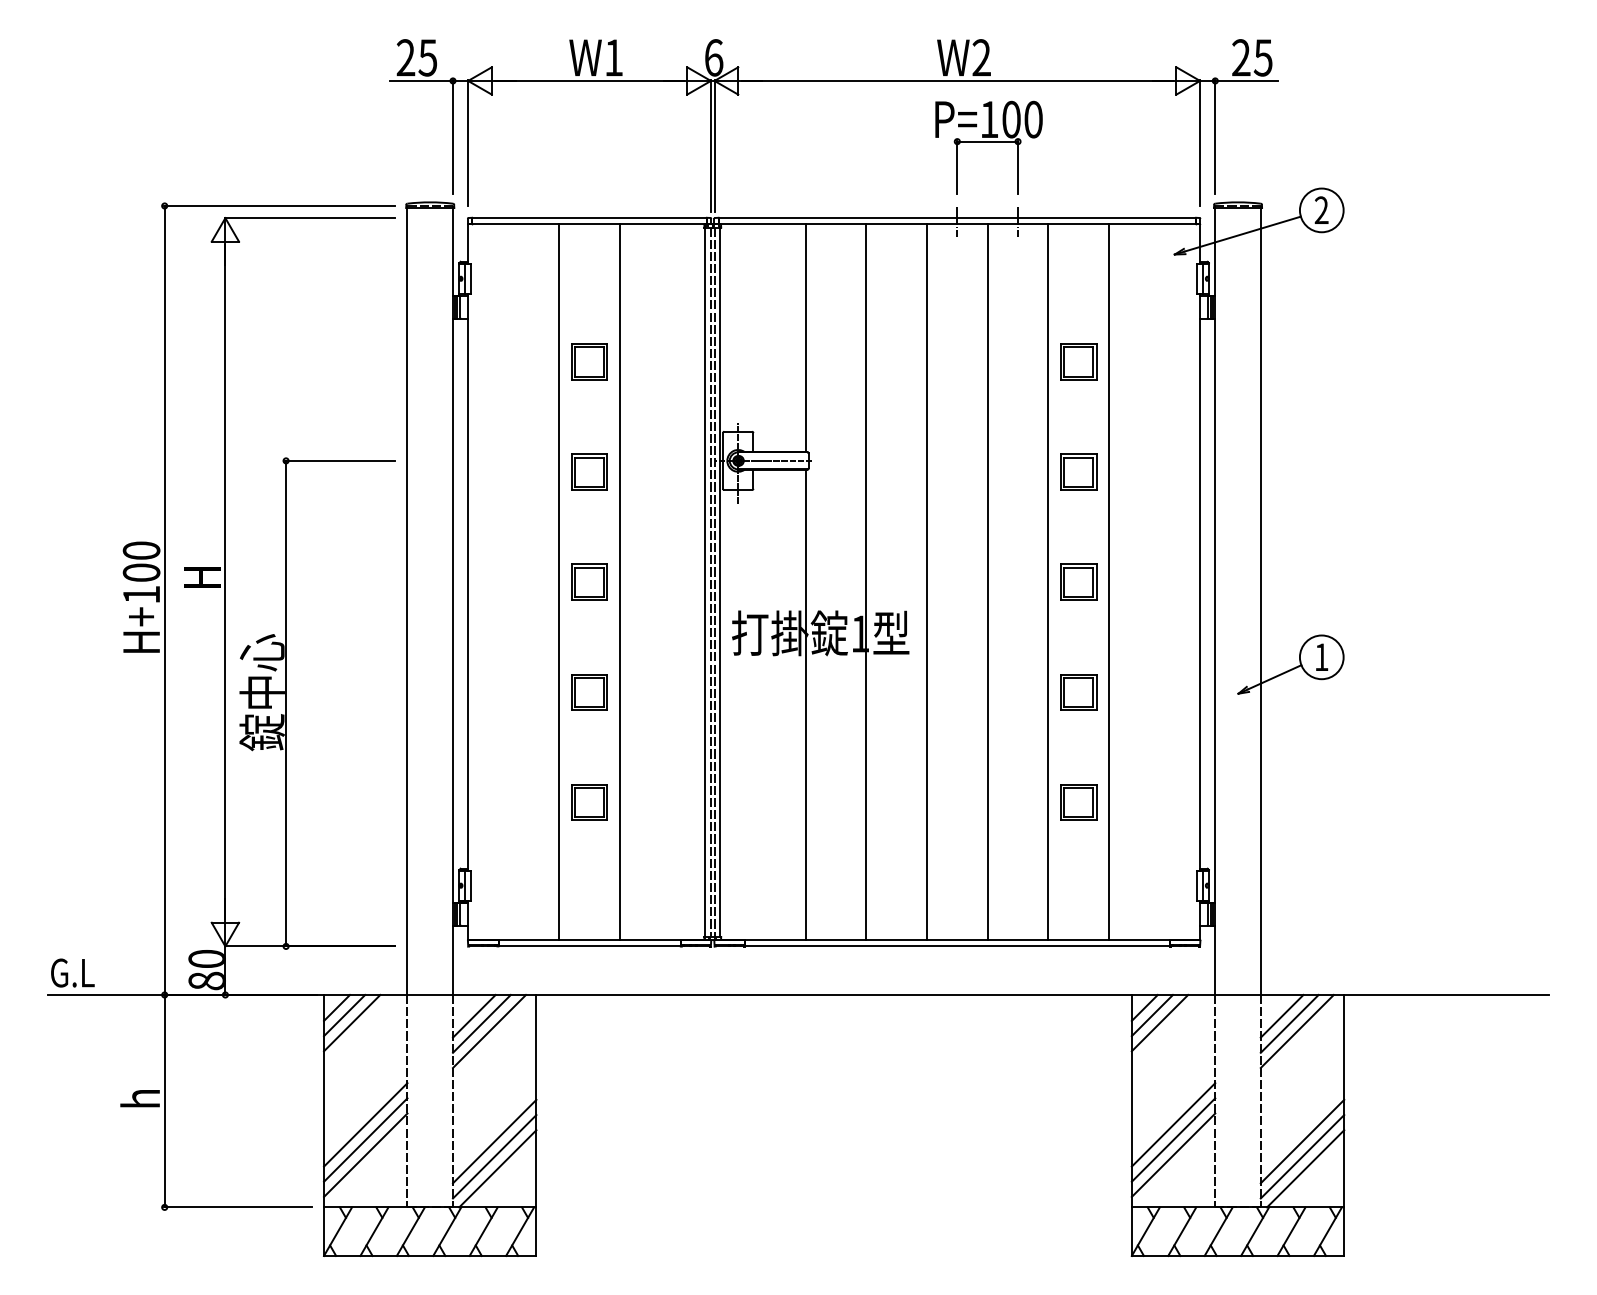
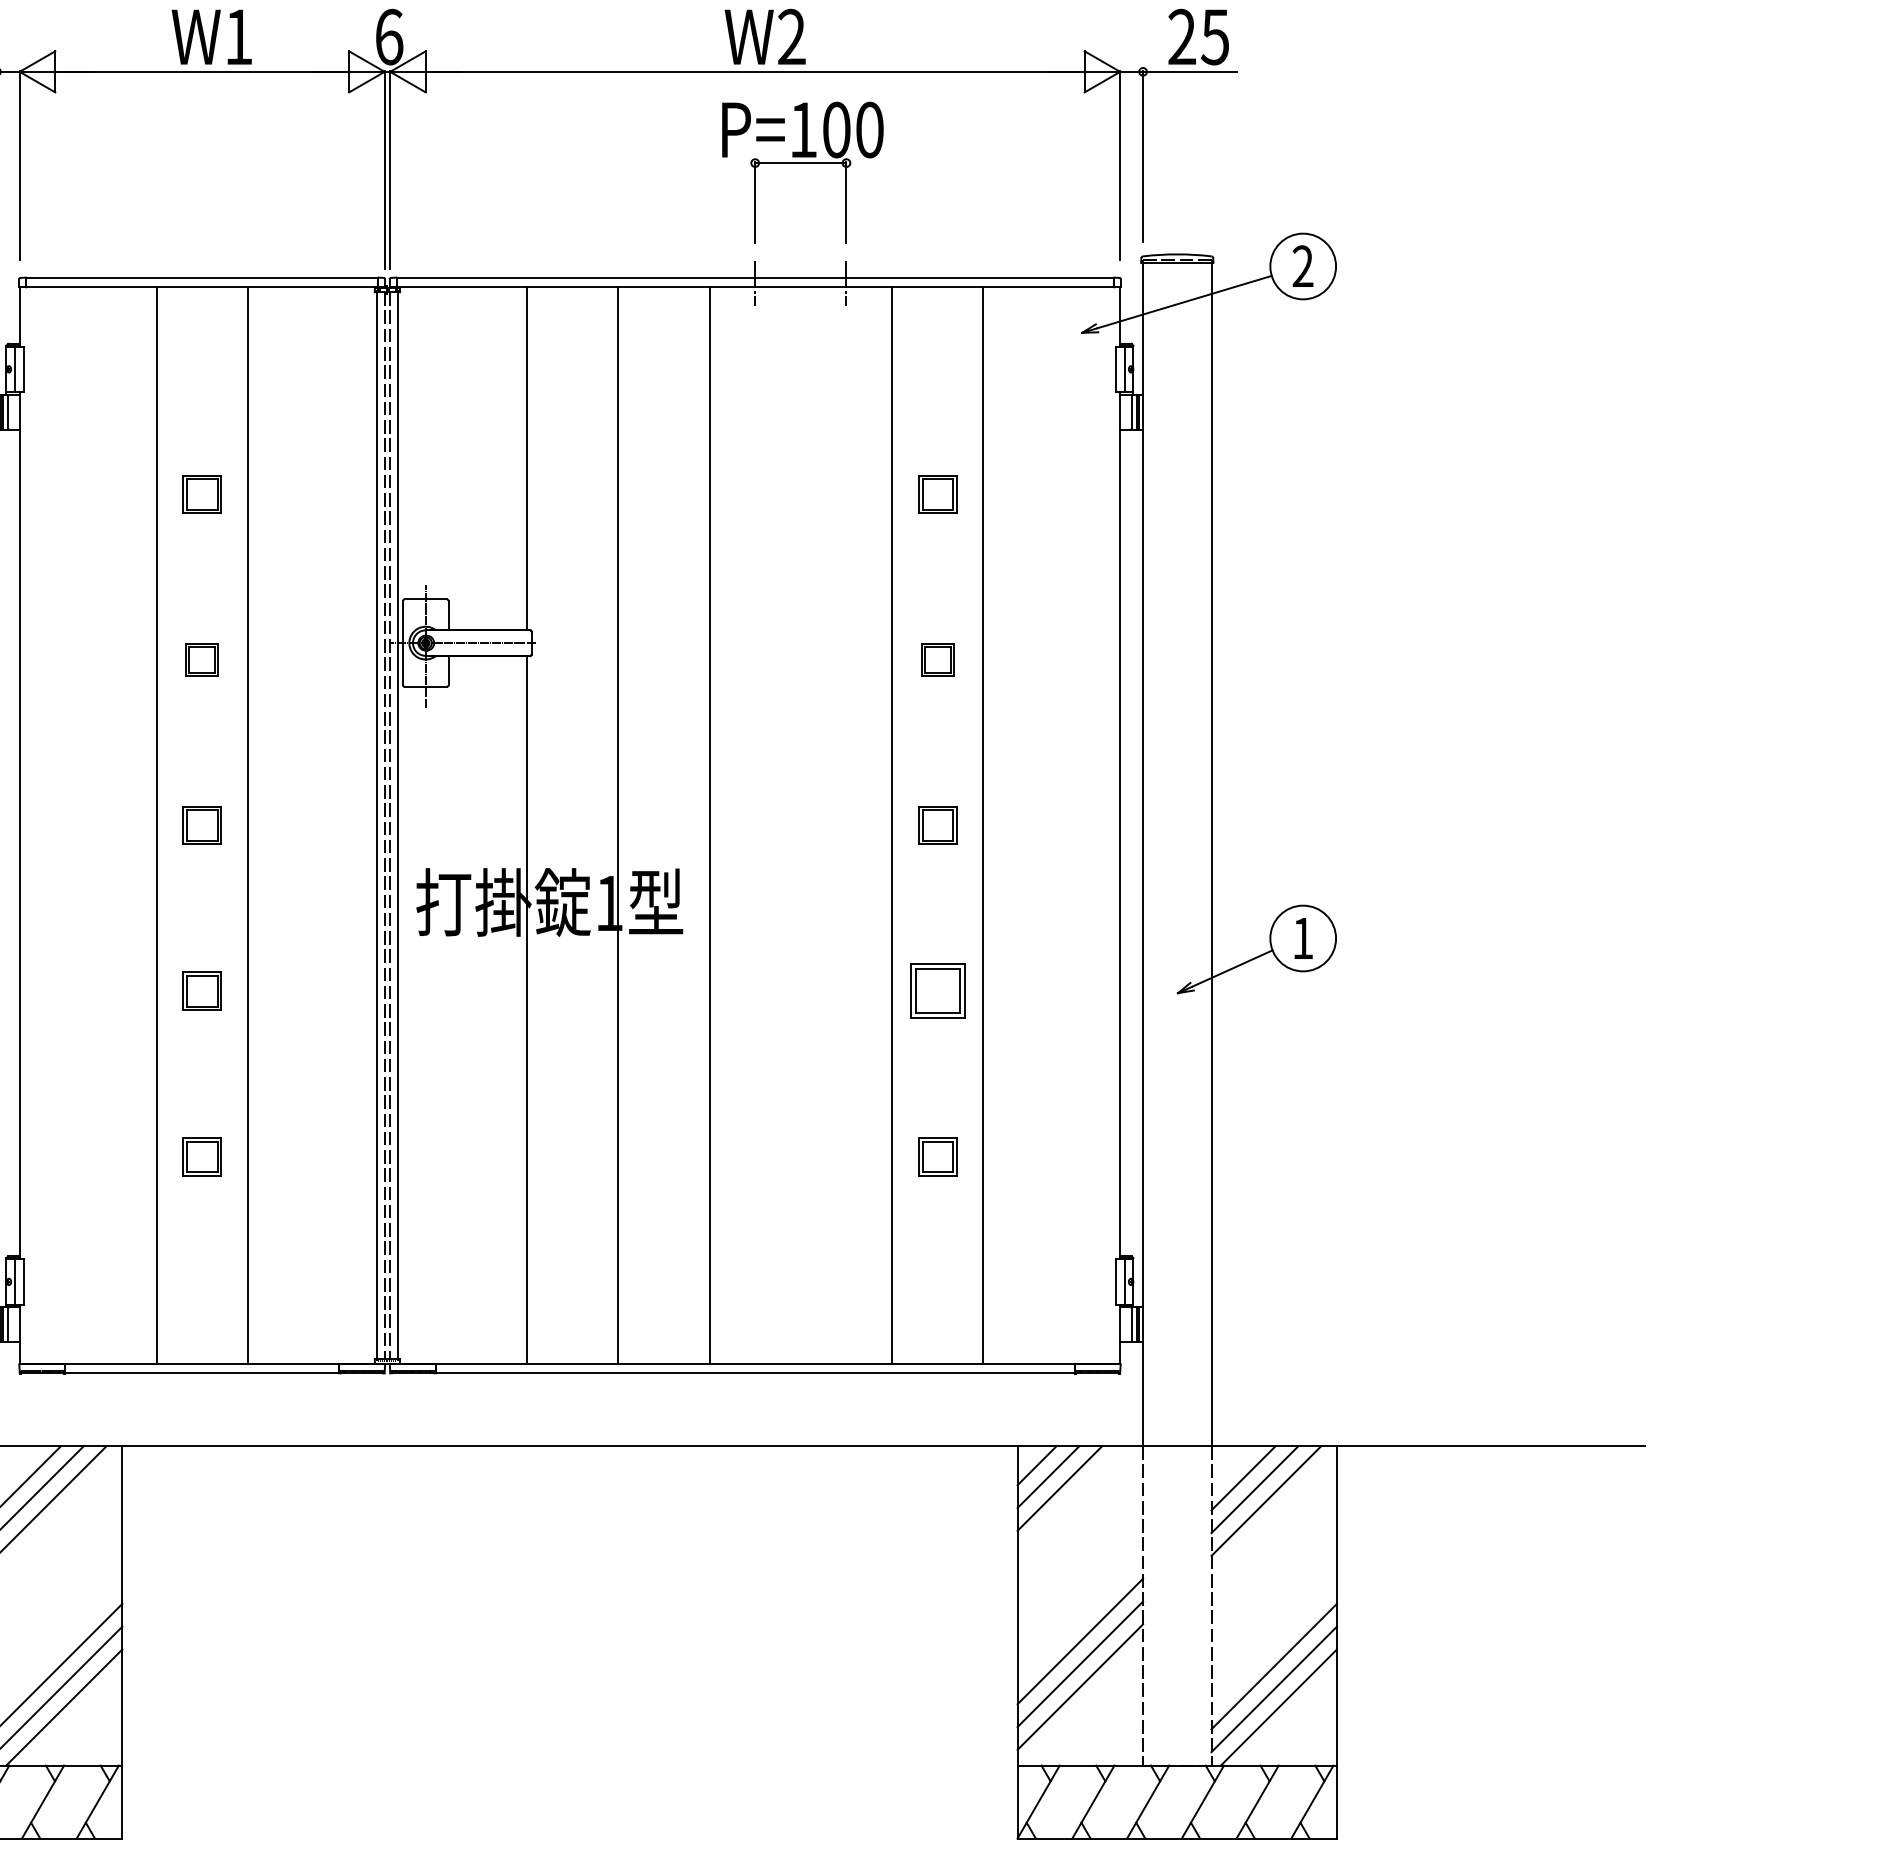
part: (589, 361) -> (202, 493), size x0.7
part: (1078, 361) -> (937, 493), size x0.7
part: (589, 471) -> (202, 659), size x0.6
part: (1078, 471) -> (937, 659), size x0.6
part: (589, 581) -> (202, 824), size x0.7
part: (1078, 581) -> (937, 824), size x0.7
line: (987, 582) -> (800, 825), removed
part: (589, 692) -> (202, 991), size x0.7
part: (589, 802) -> (202, 1156), size x0.7
part: (1078, 802) -> (937, 1156), size x0.7

